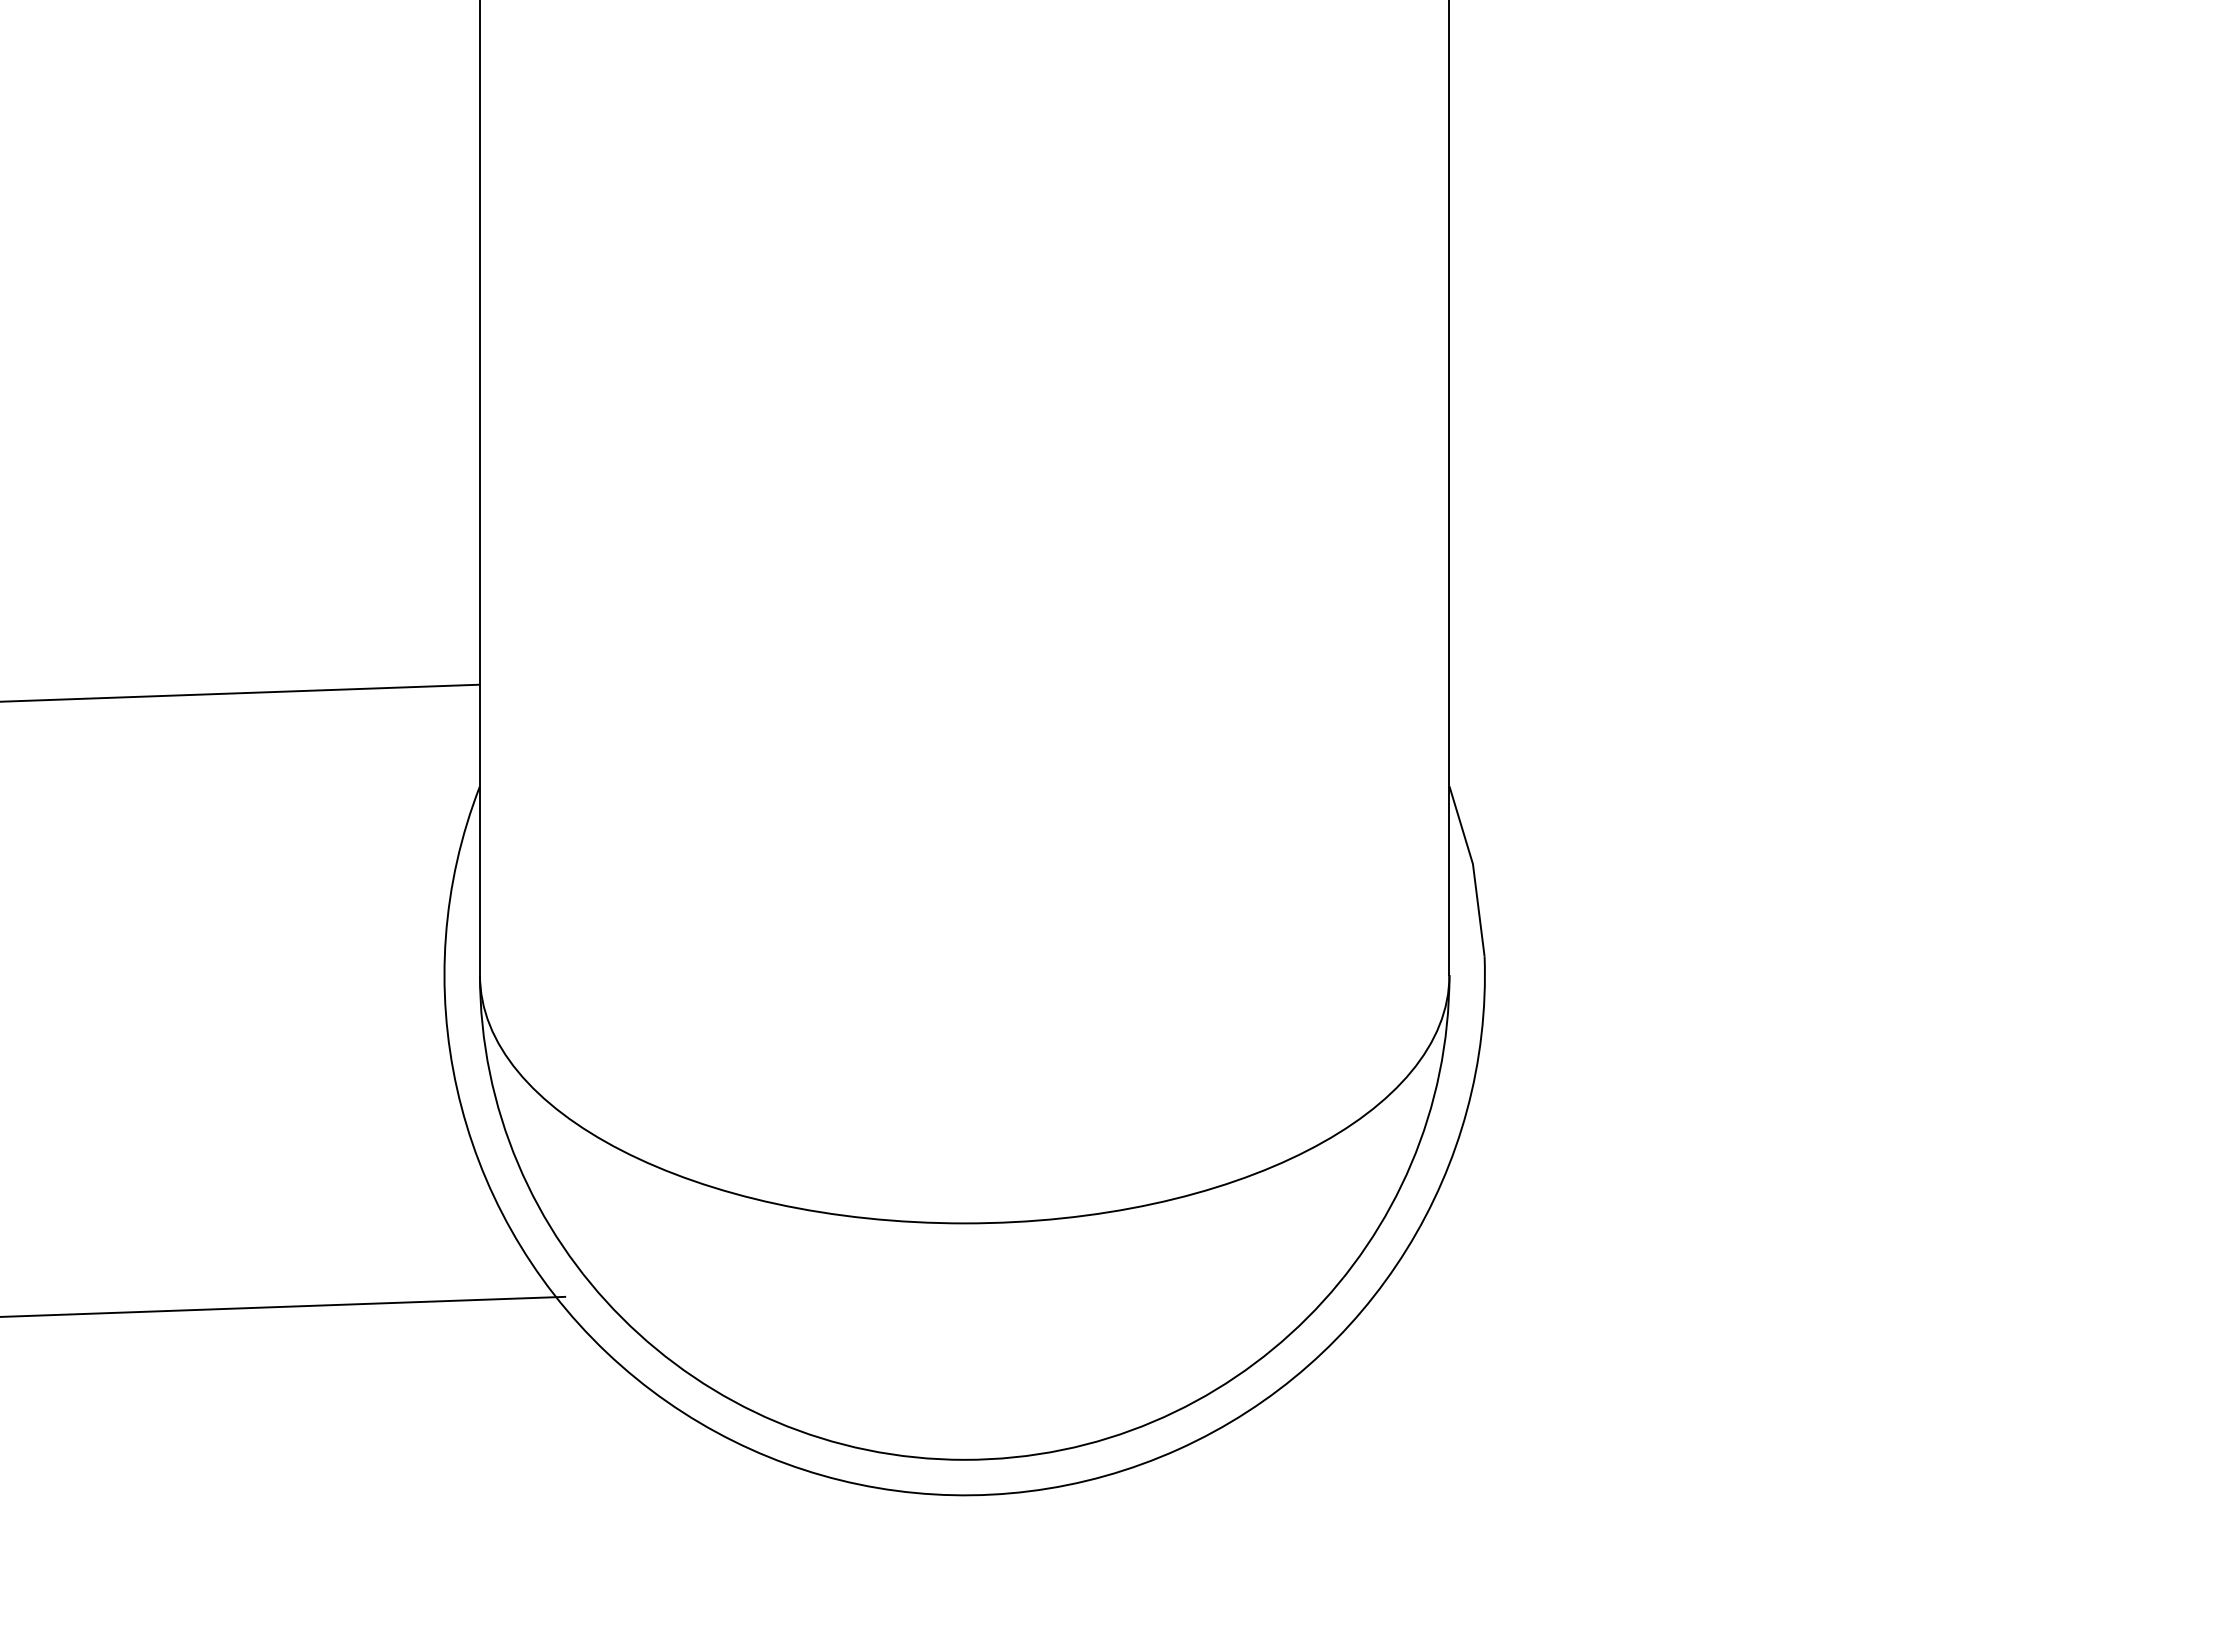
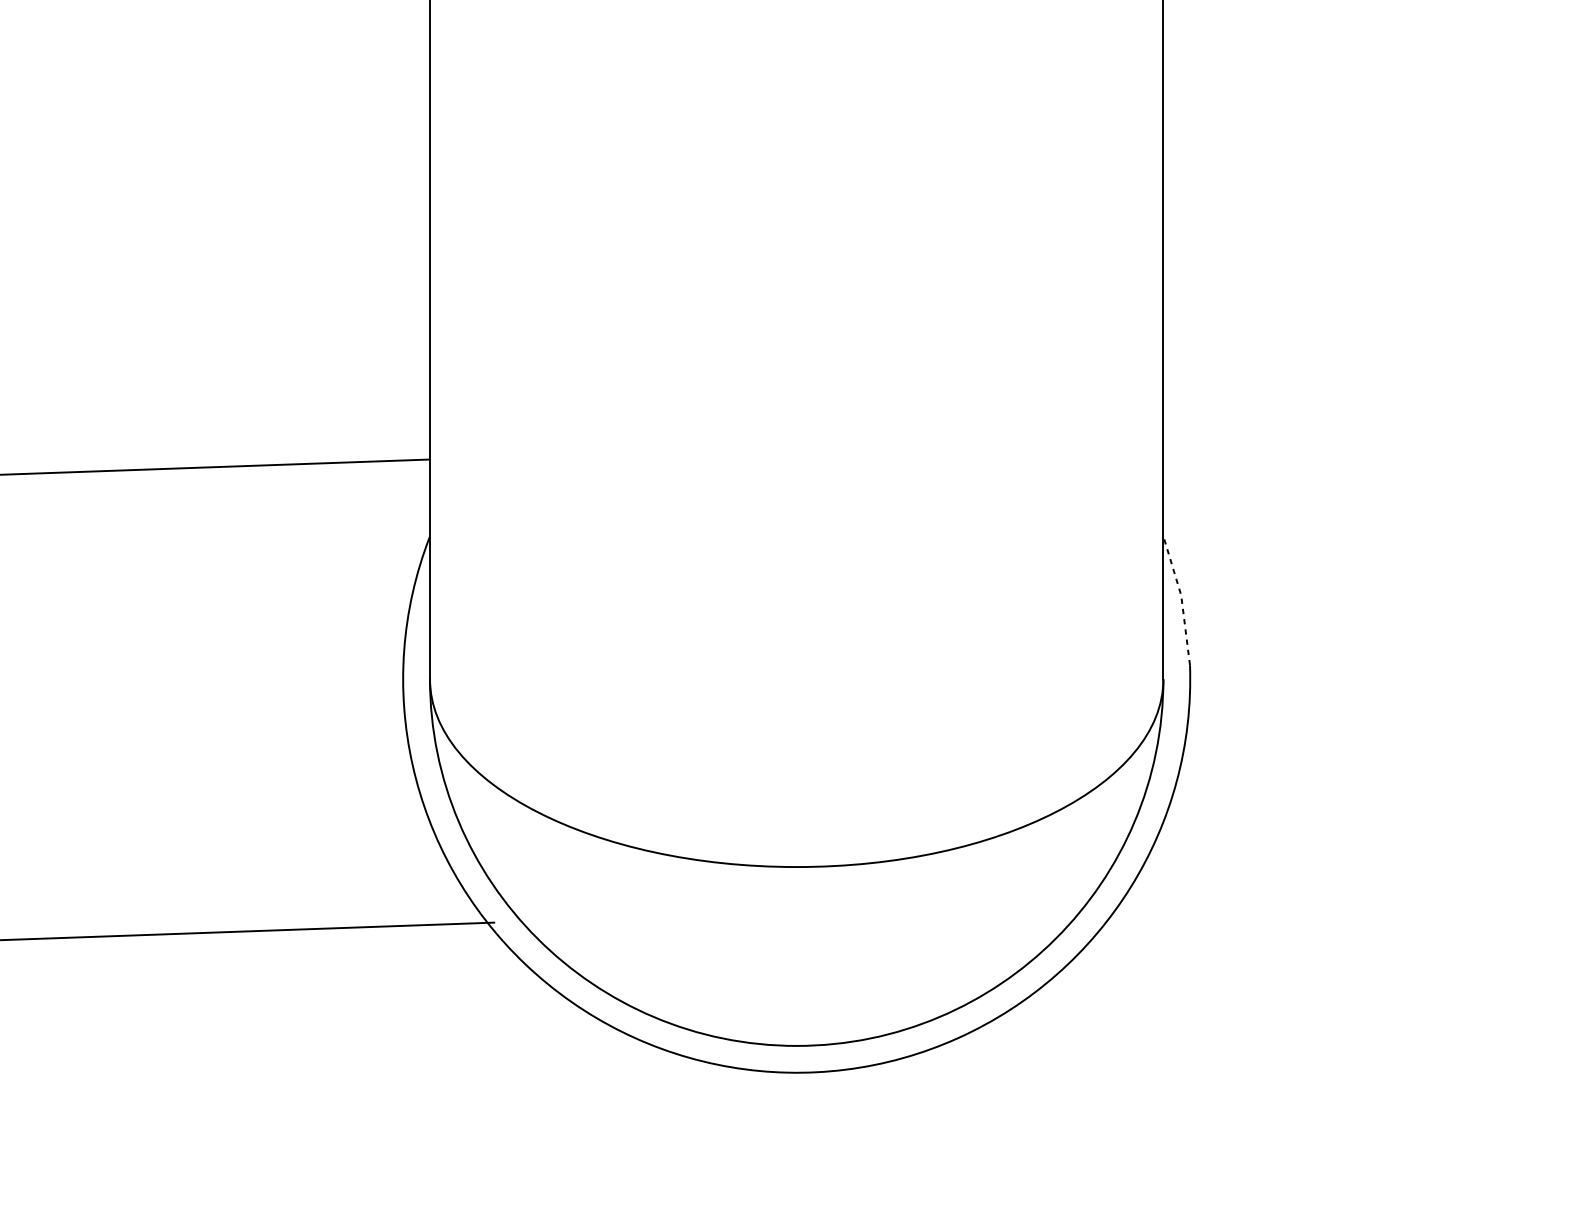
line: (1473, 869) -> (1181, 599), solid -> dashed

